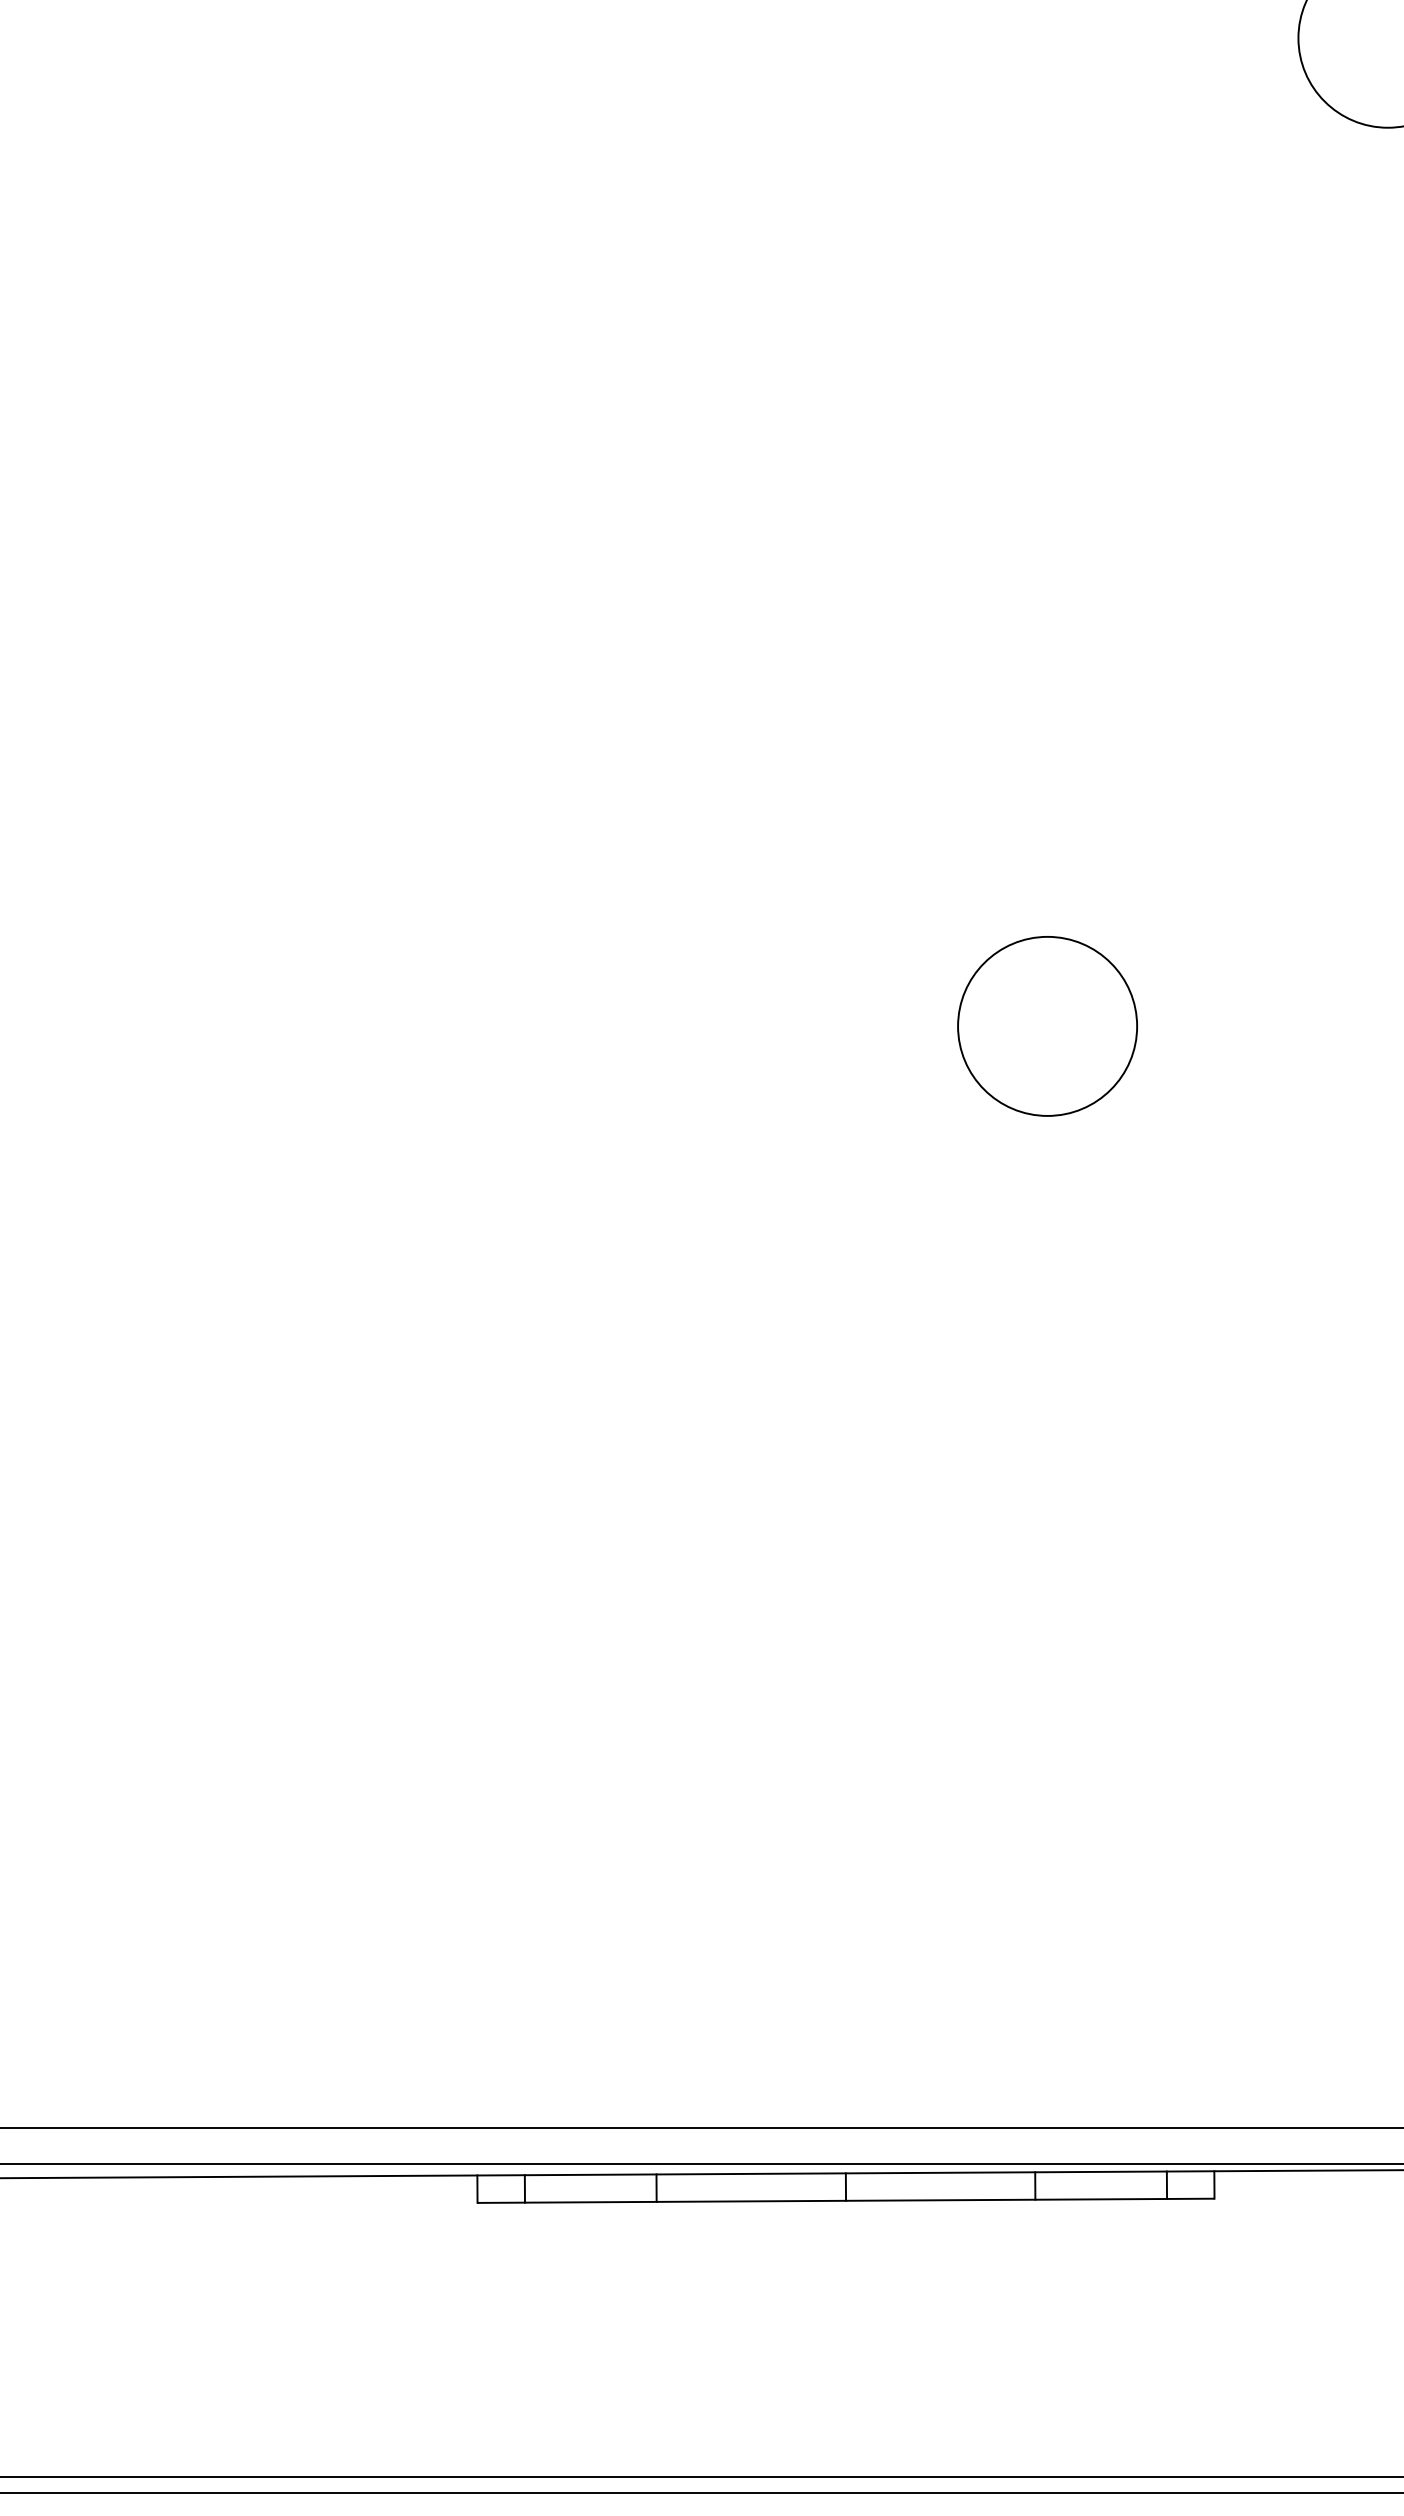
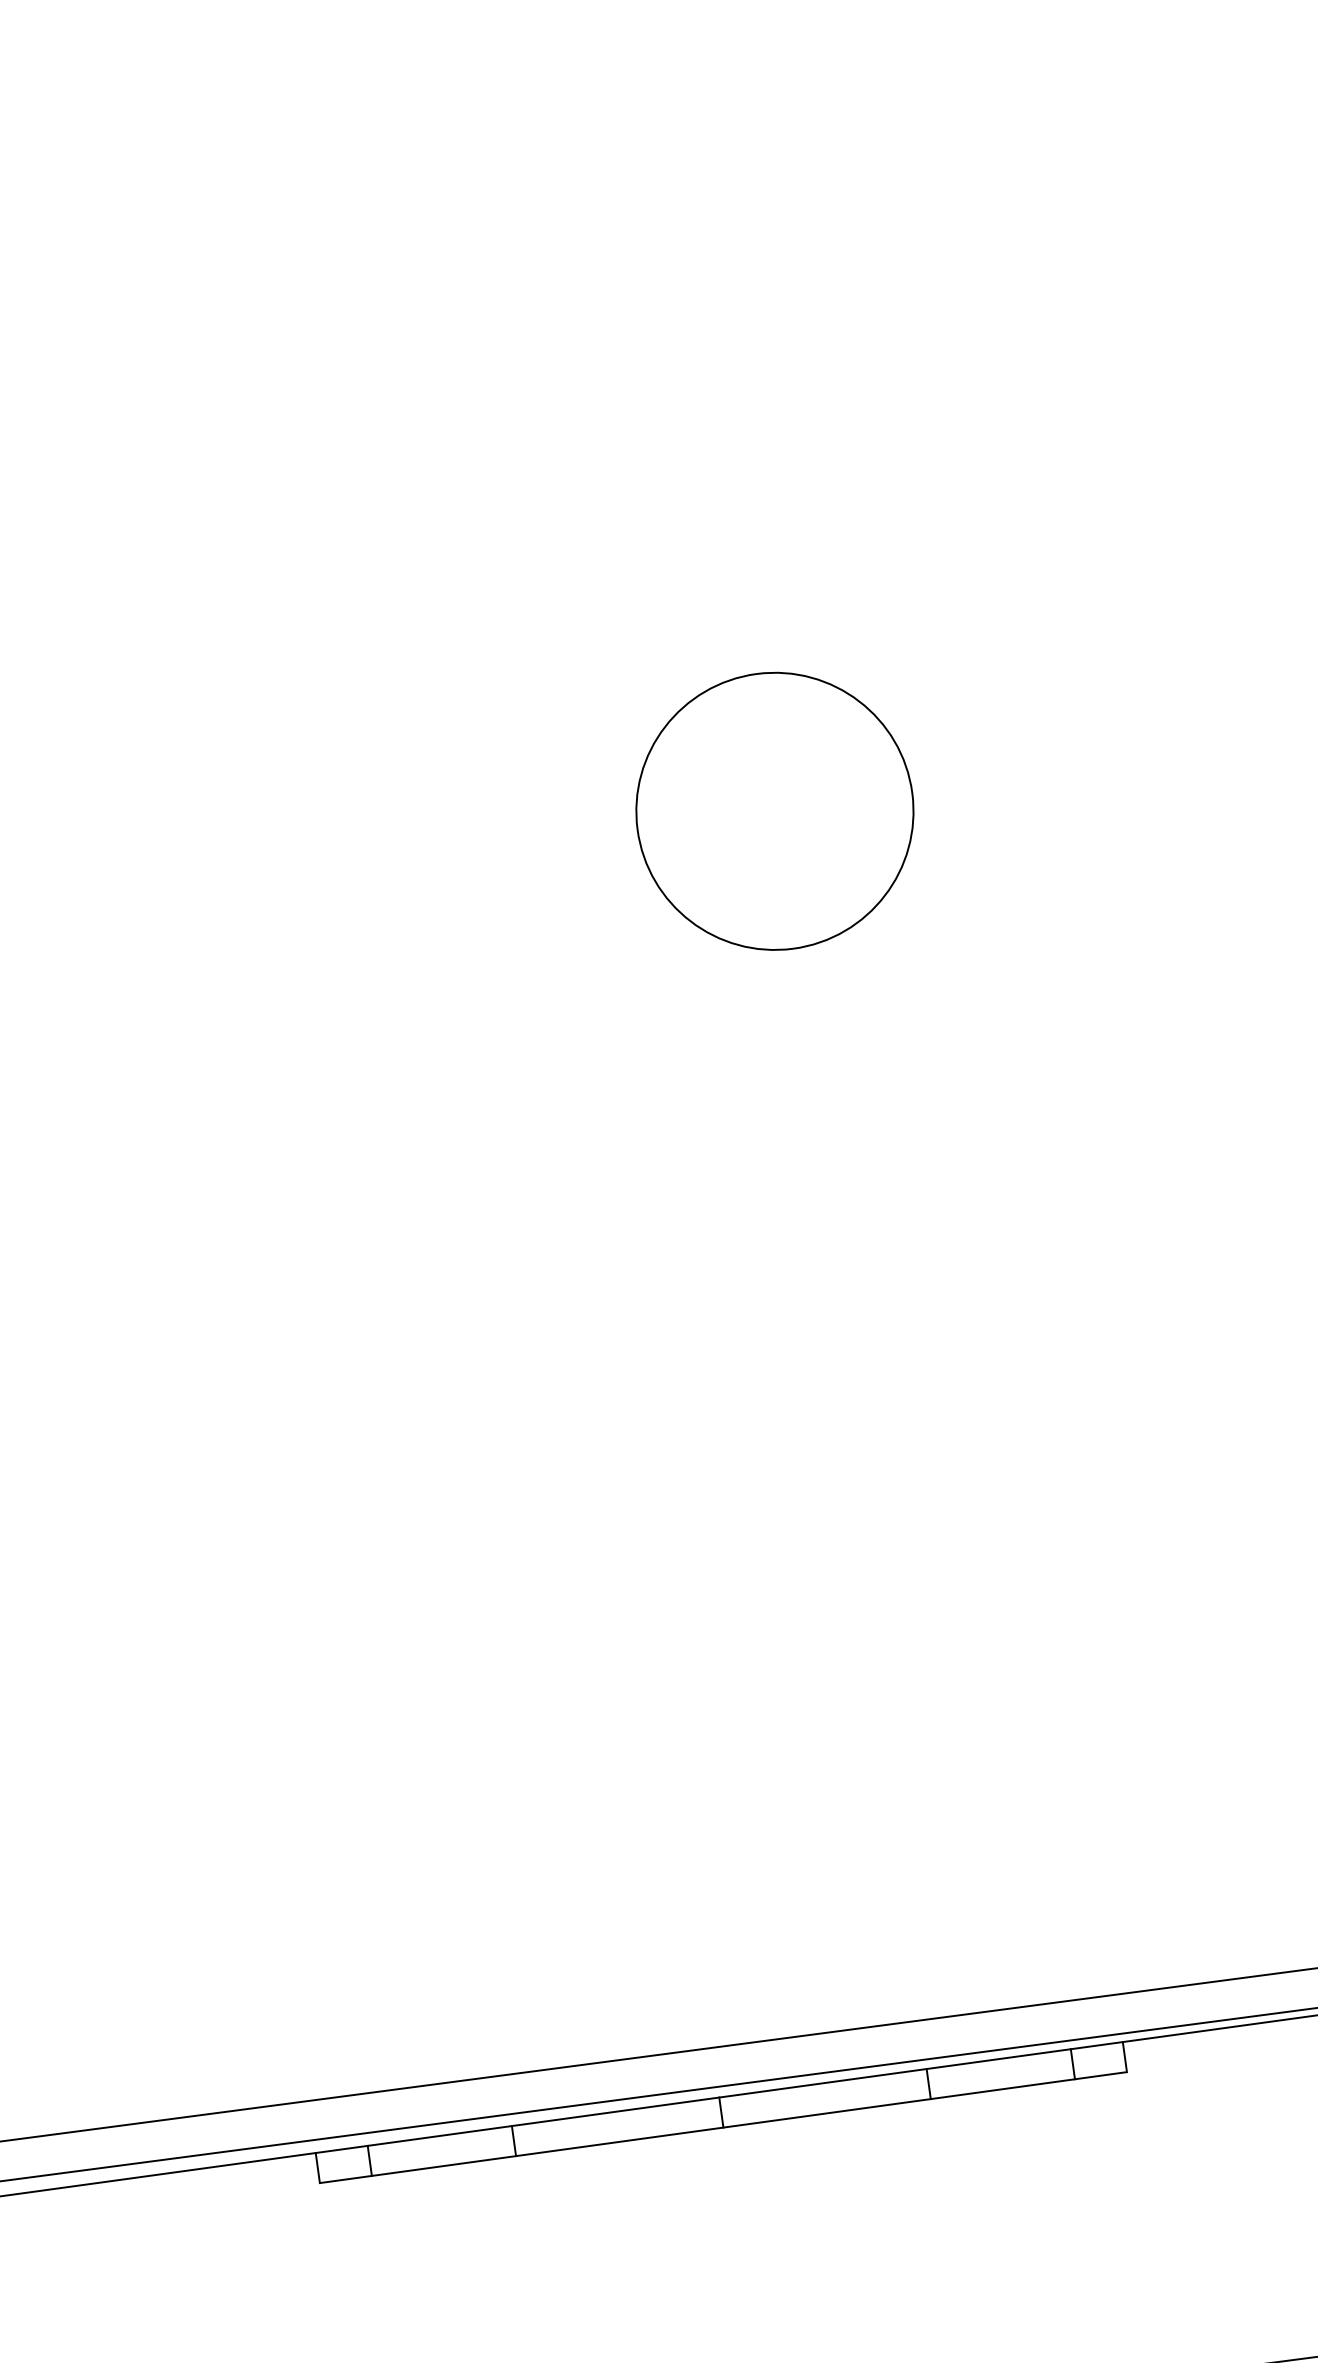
circle: (1047, 1026) -> (774, 811), size x1.4

